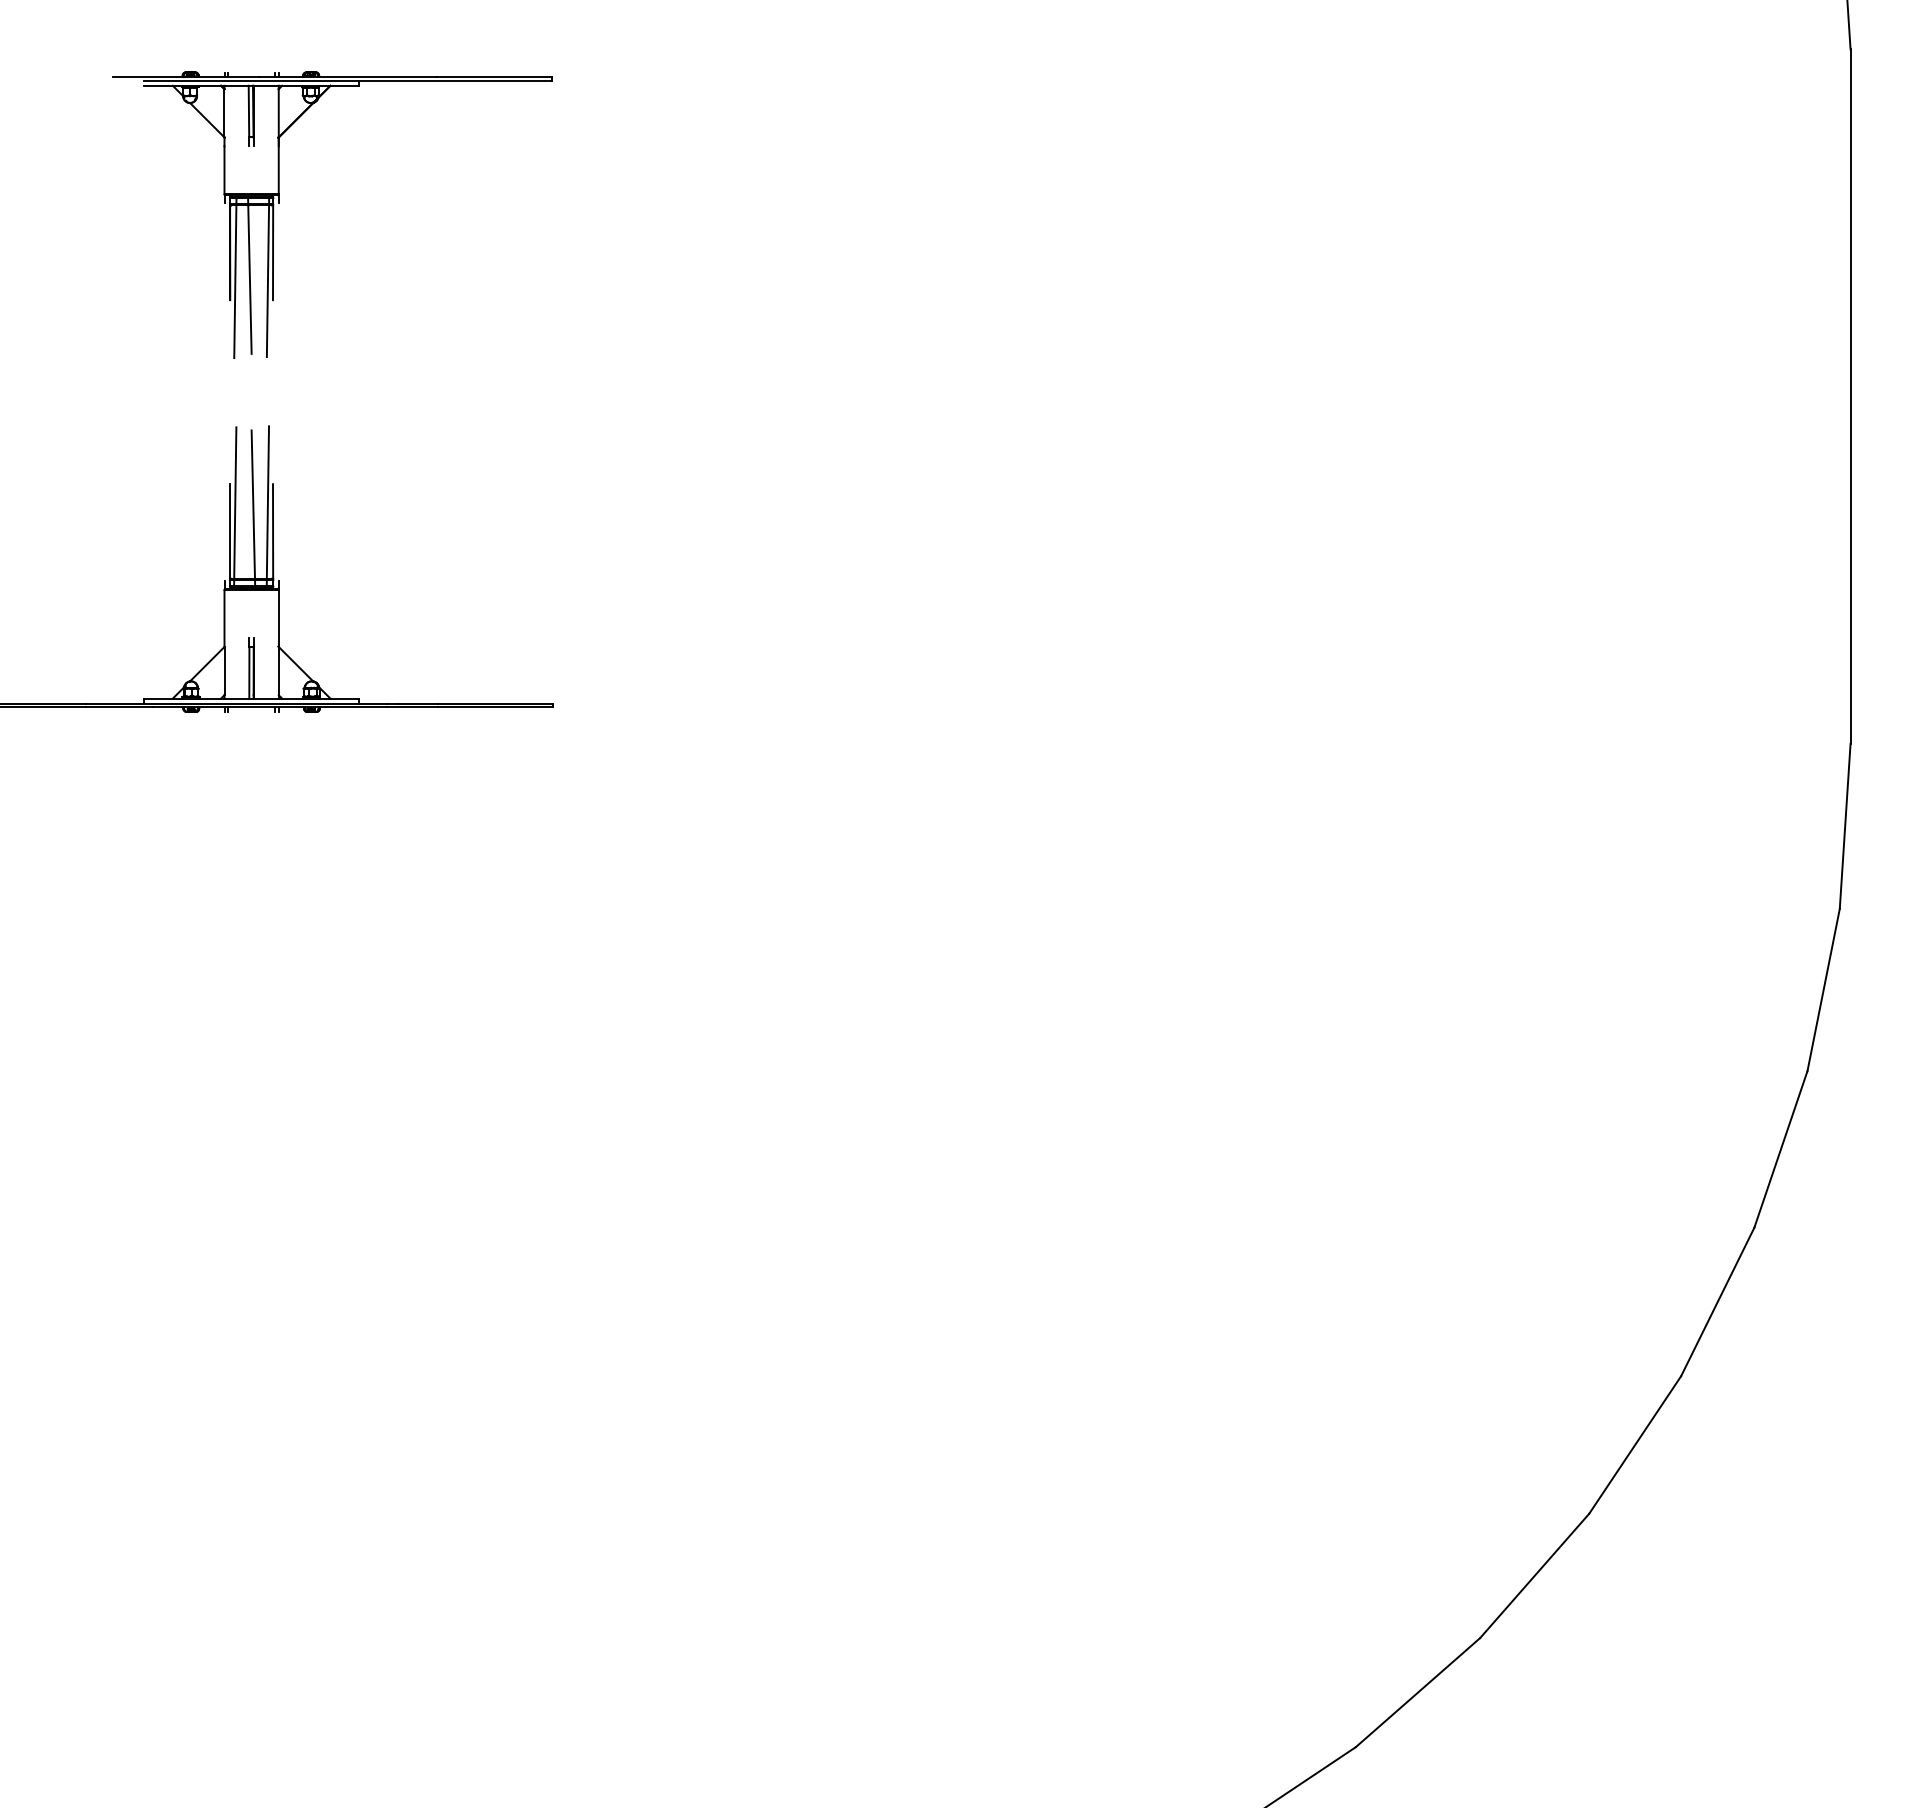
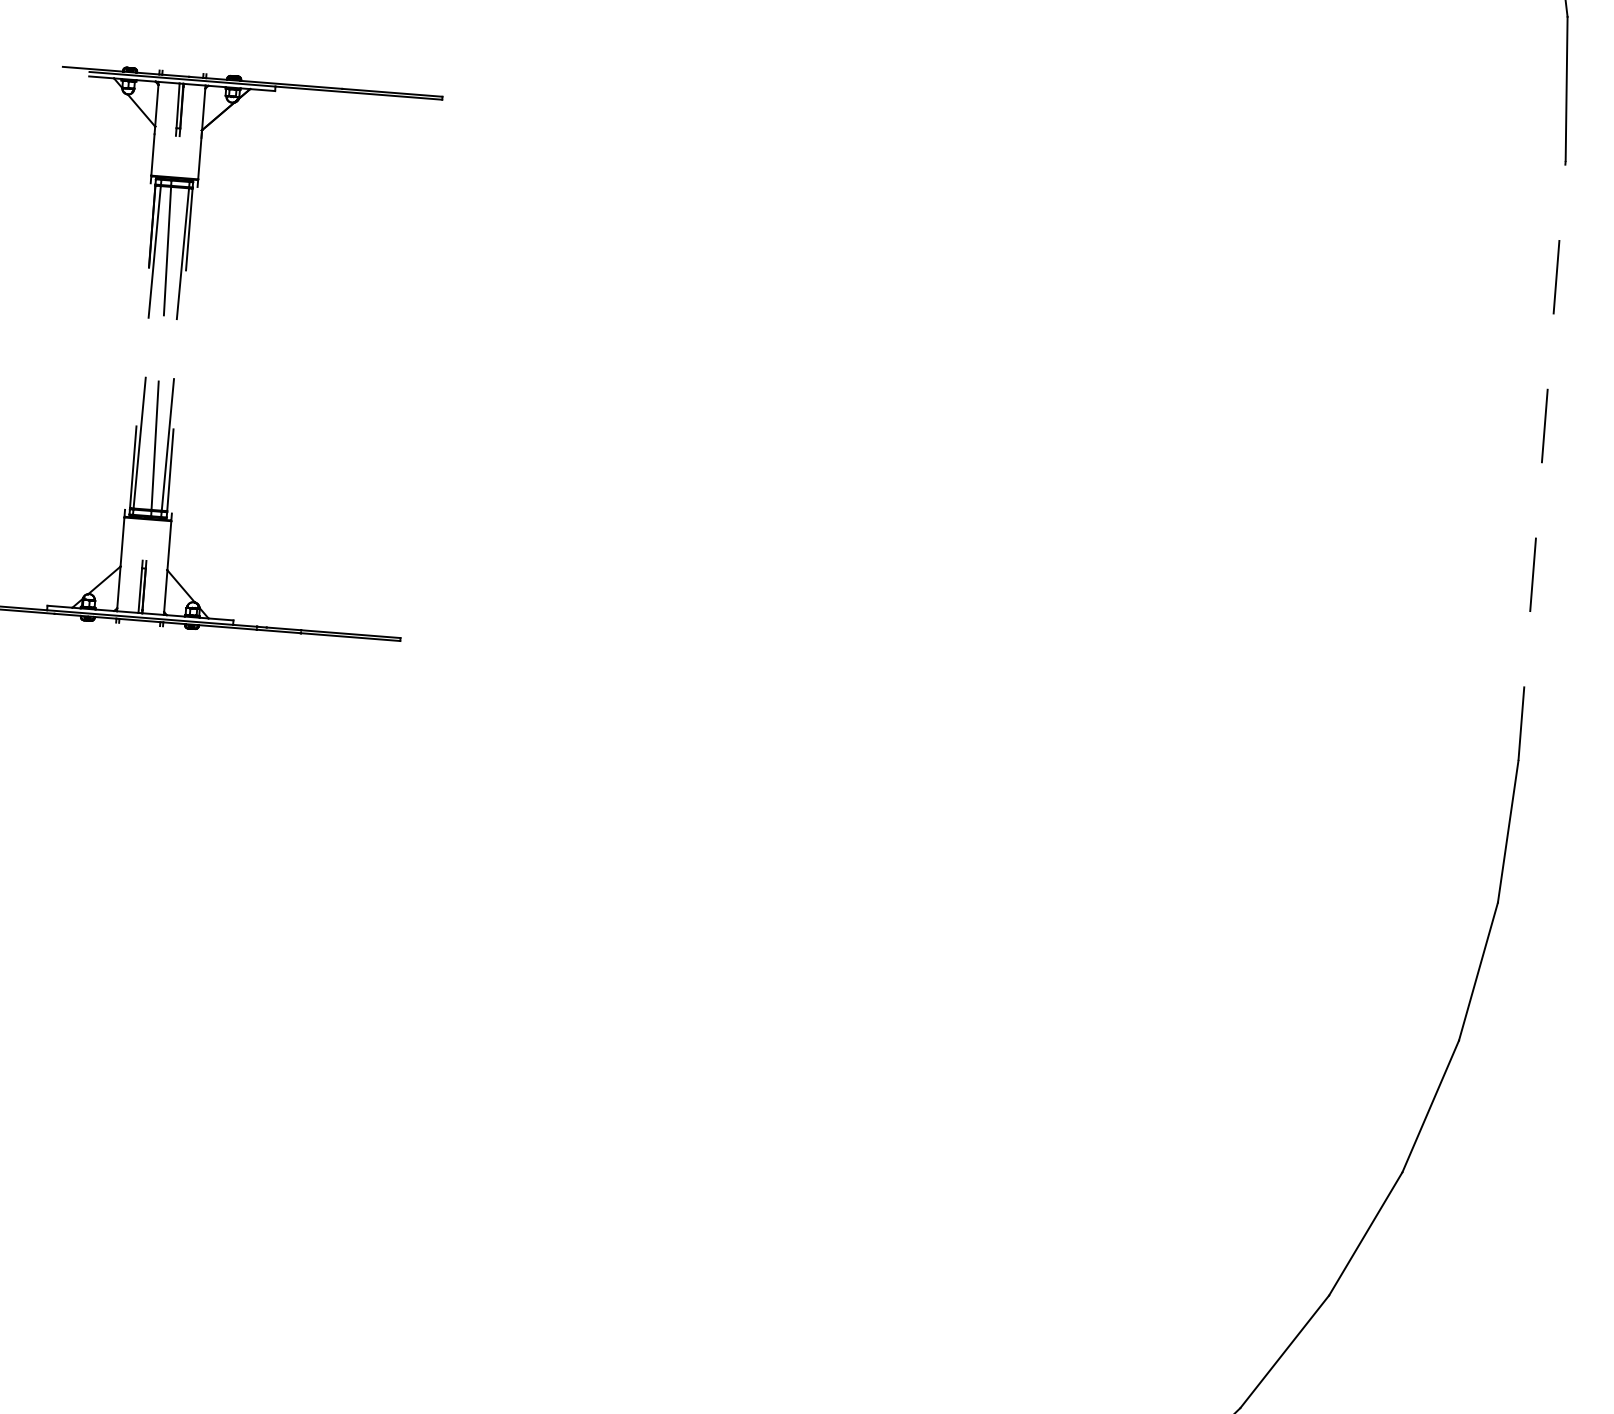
line: (1850, 396) -> (1542, 460), solid -> dashed

